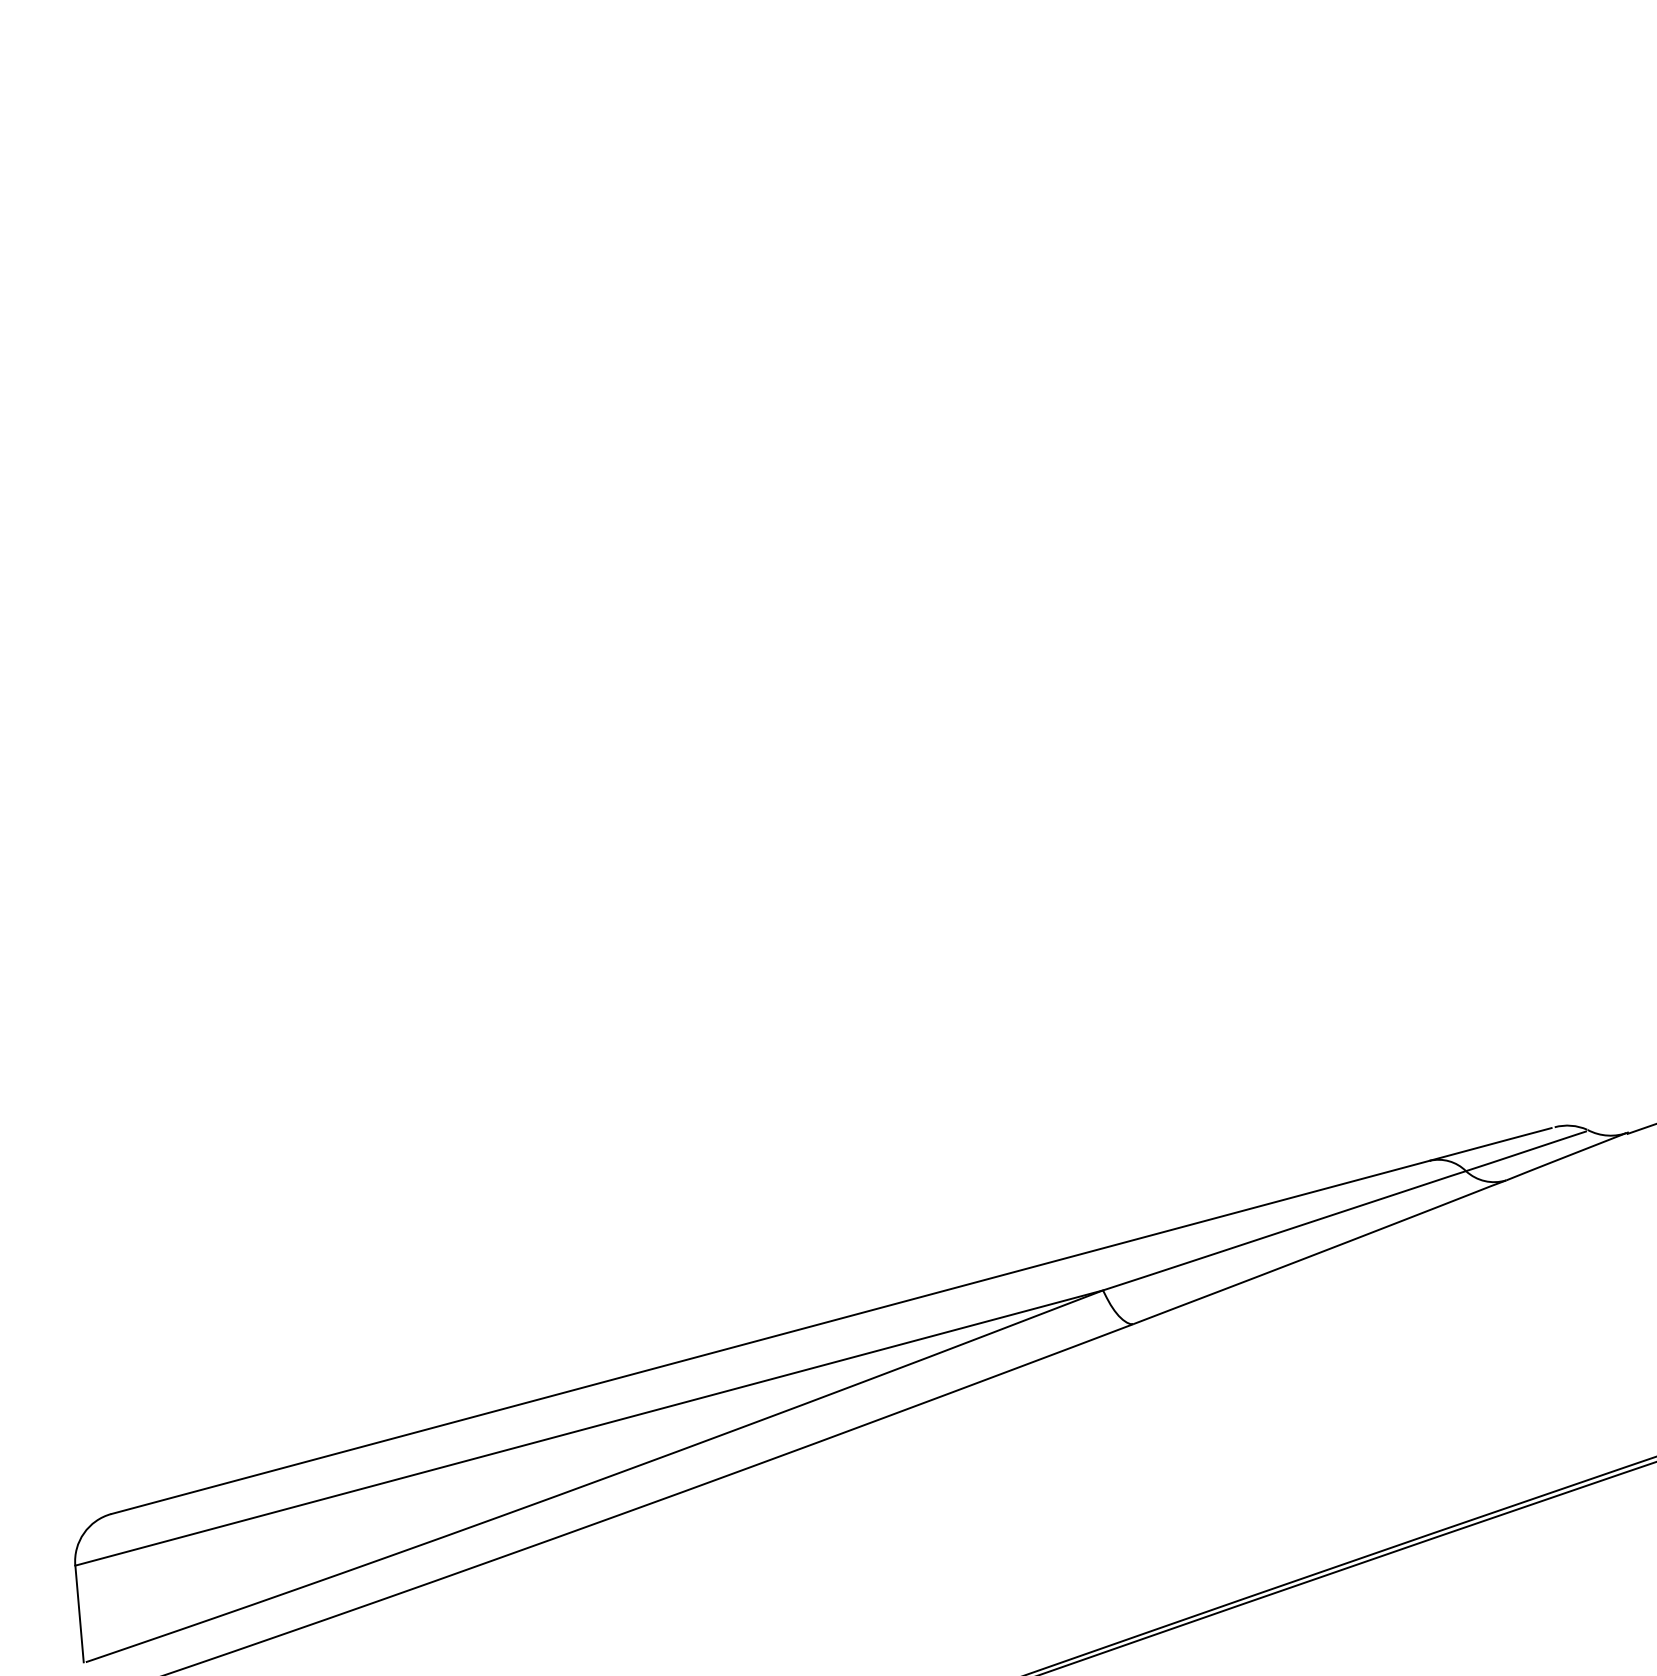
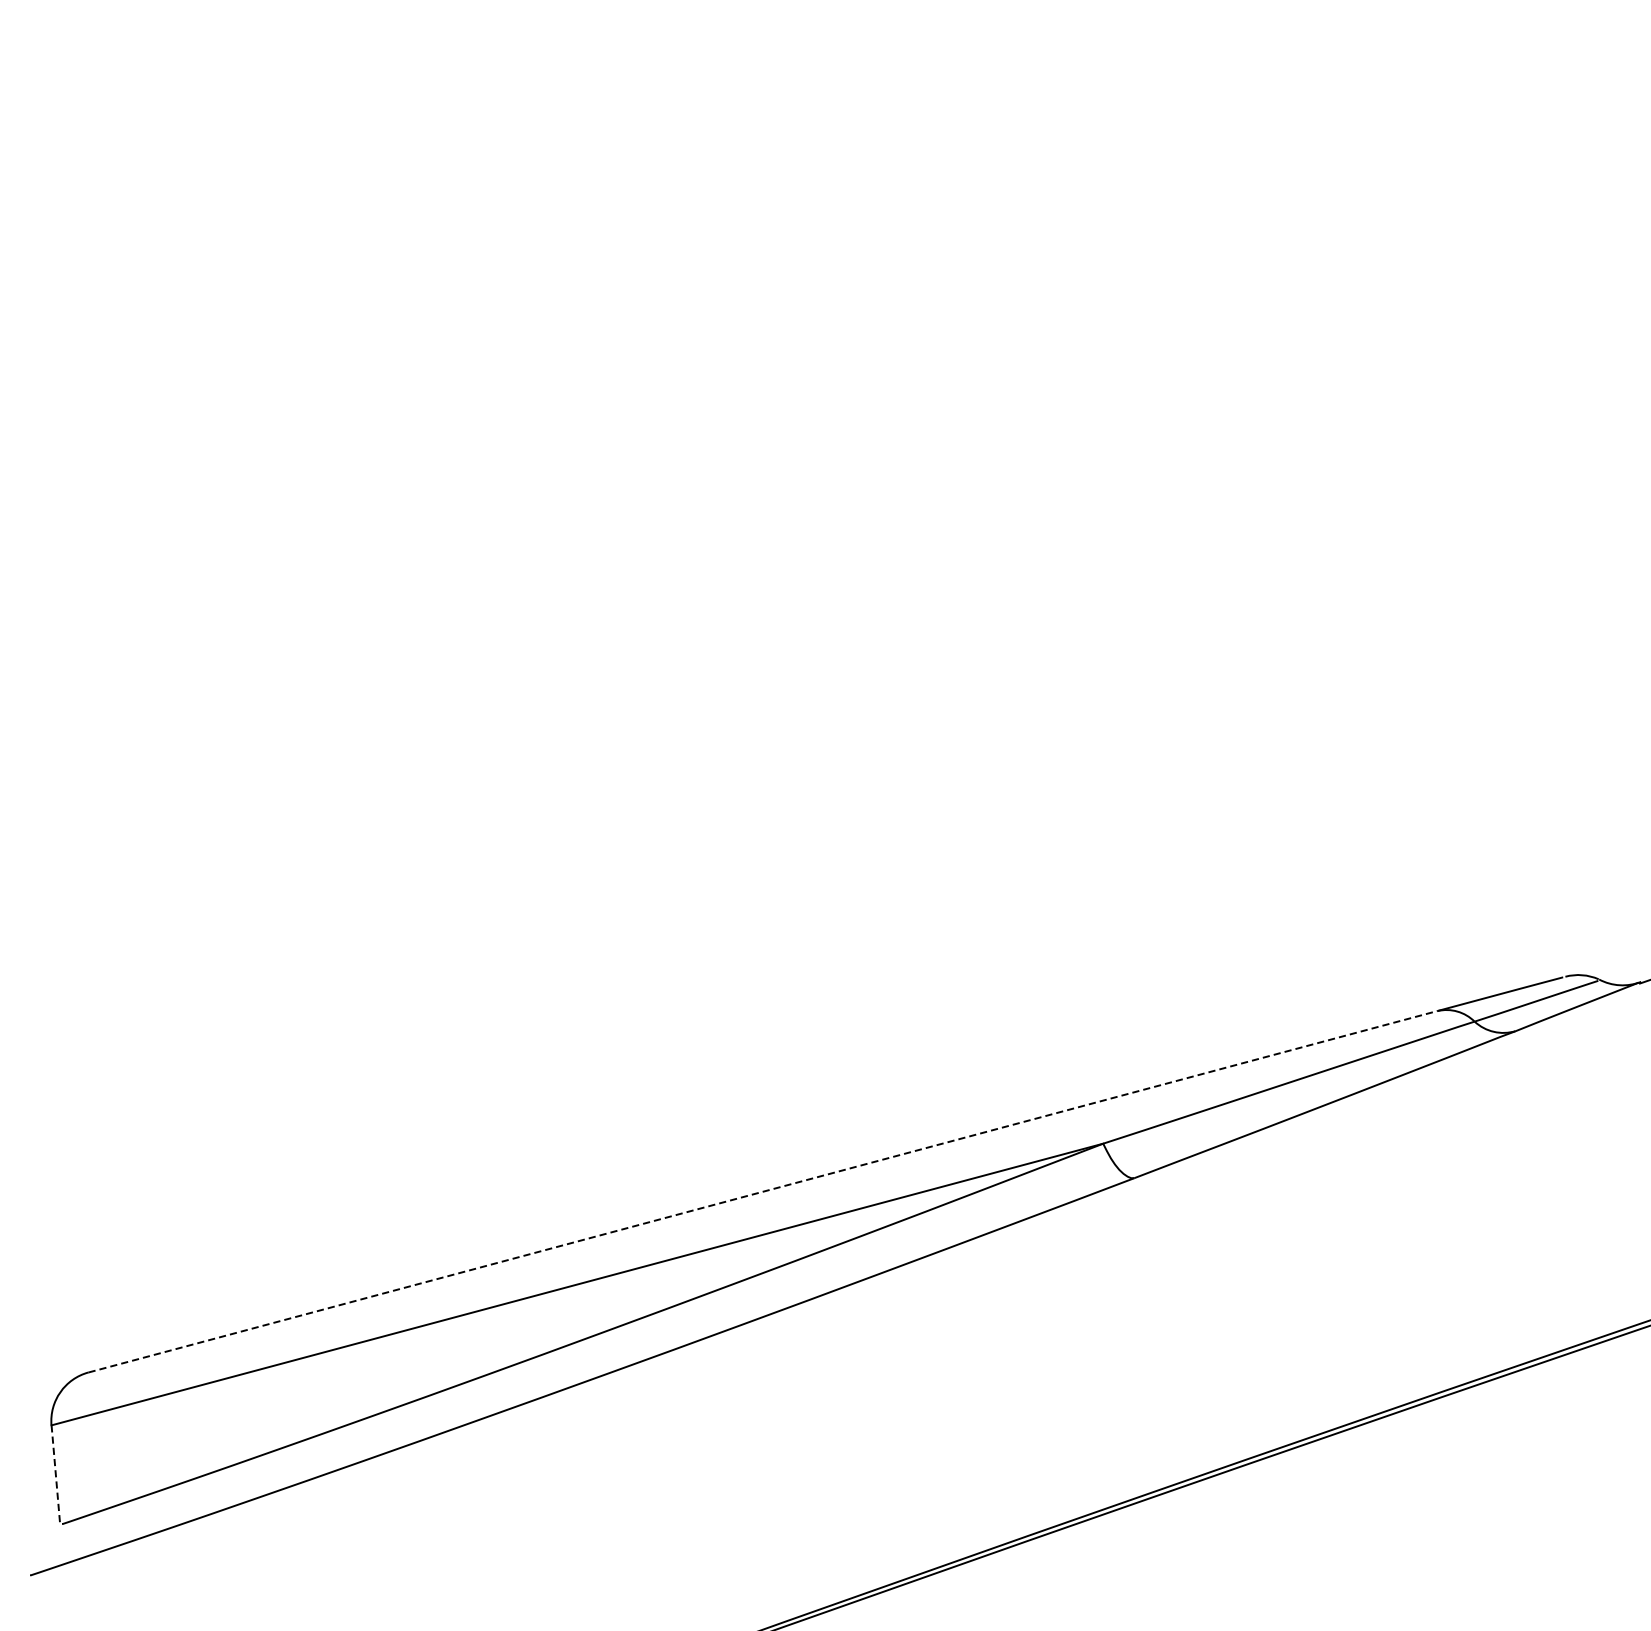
line: (771, 1337) -> (763, 1191), solid -> dashed
line: (79, 1613) -> (55, 1474), solid -> dashed

